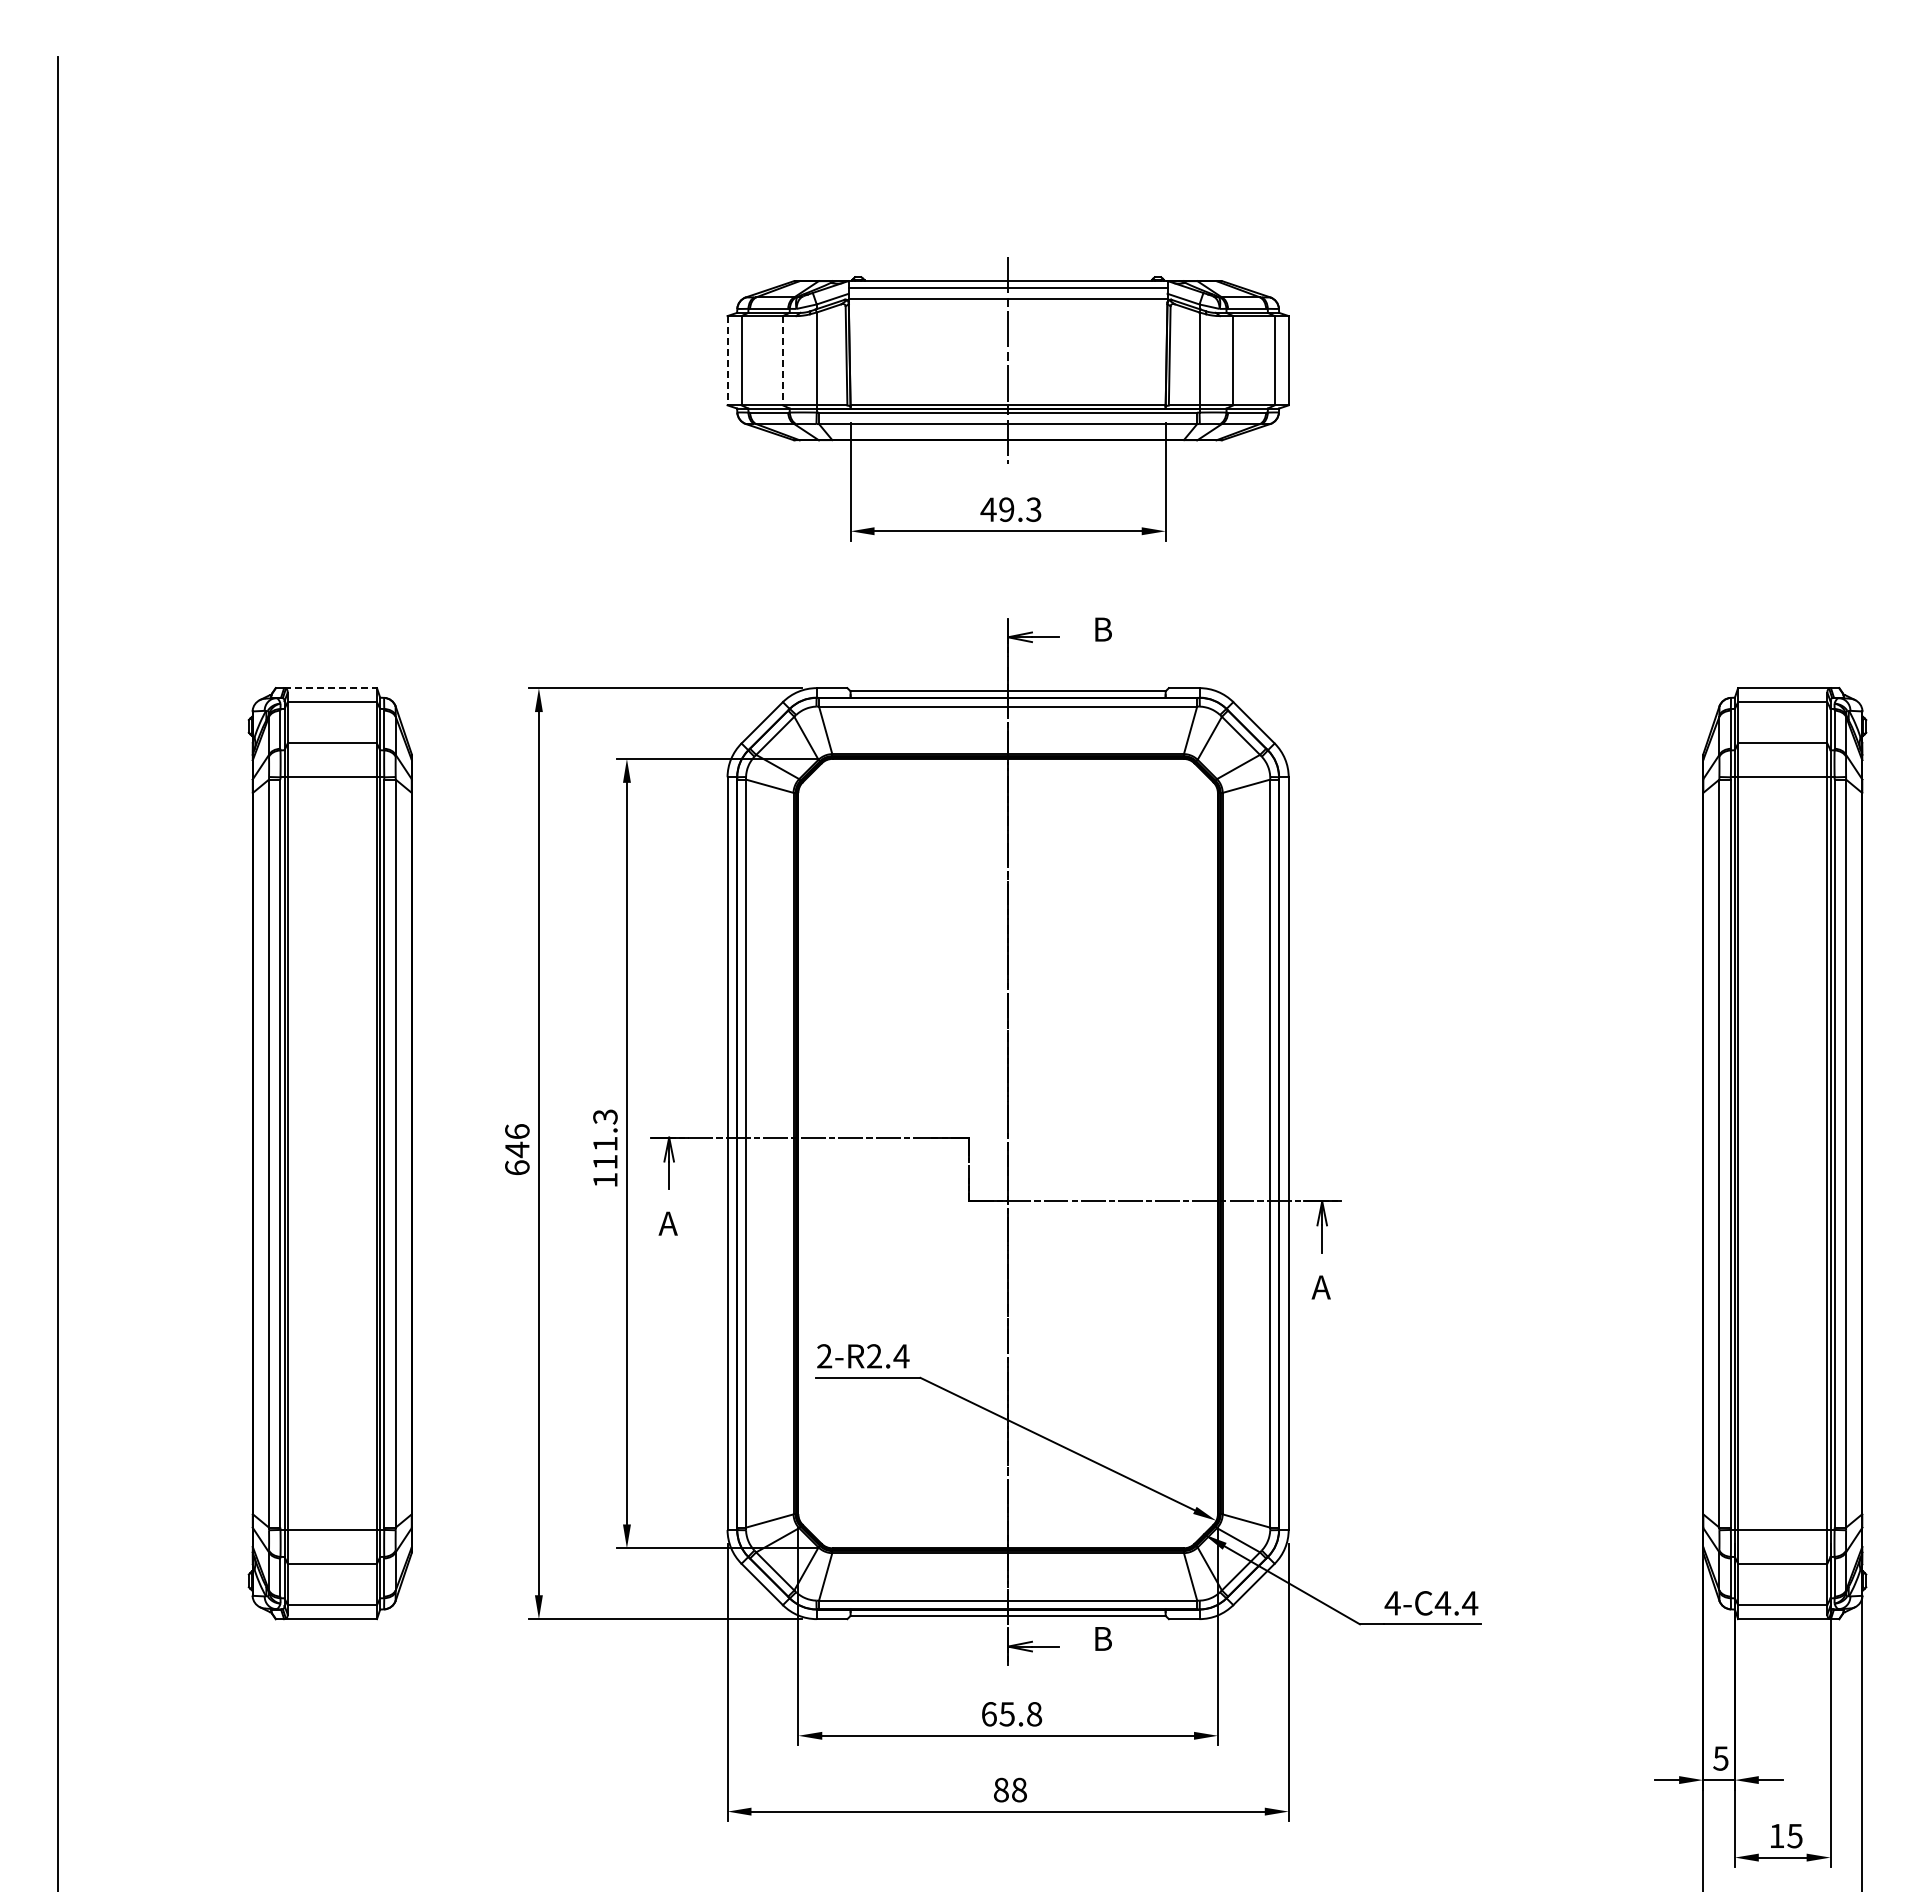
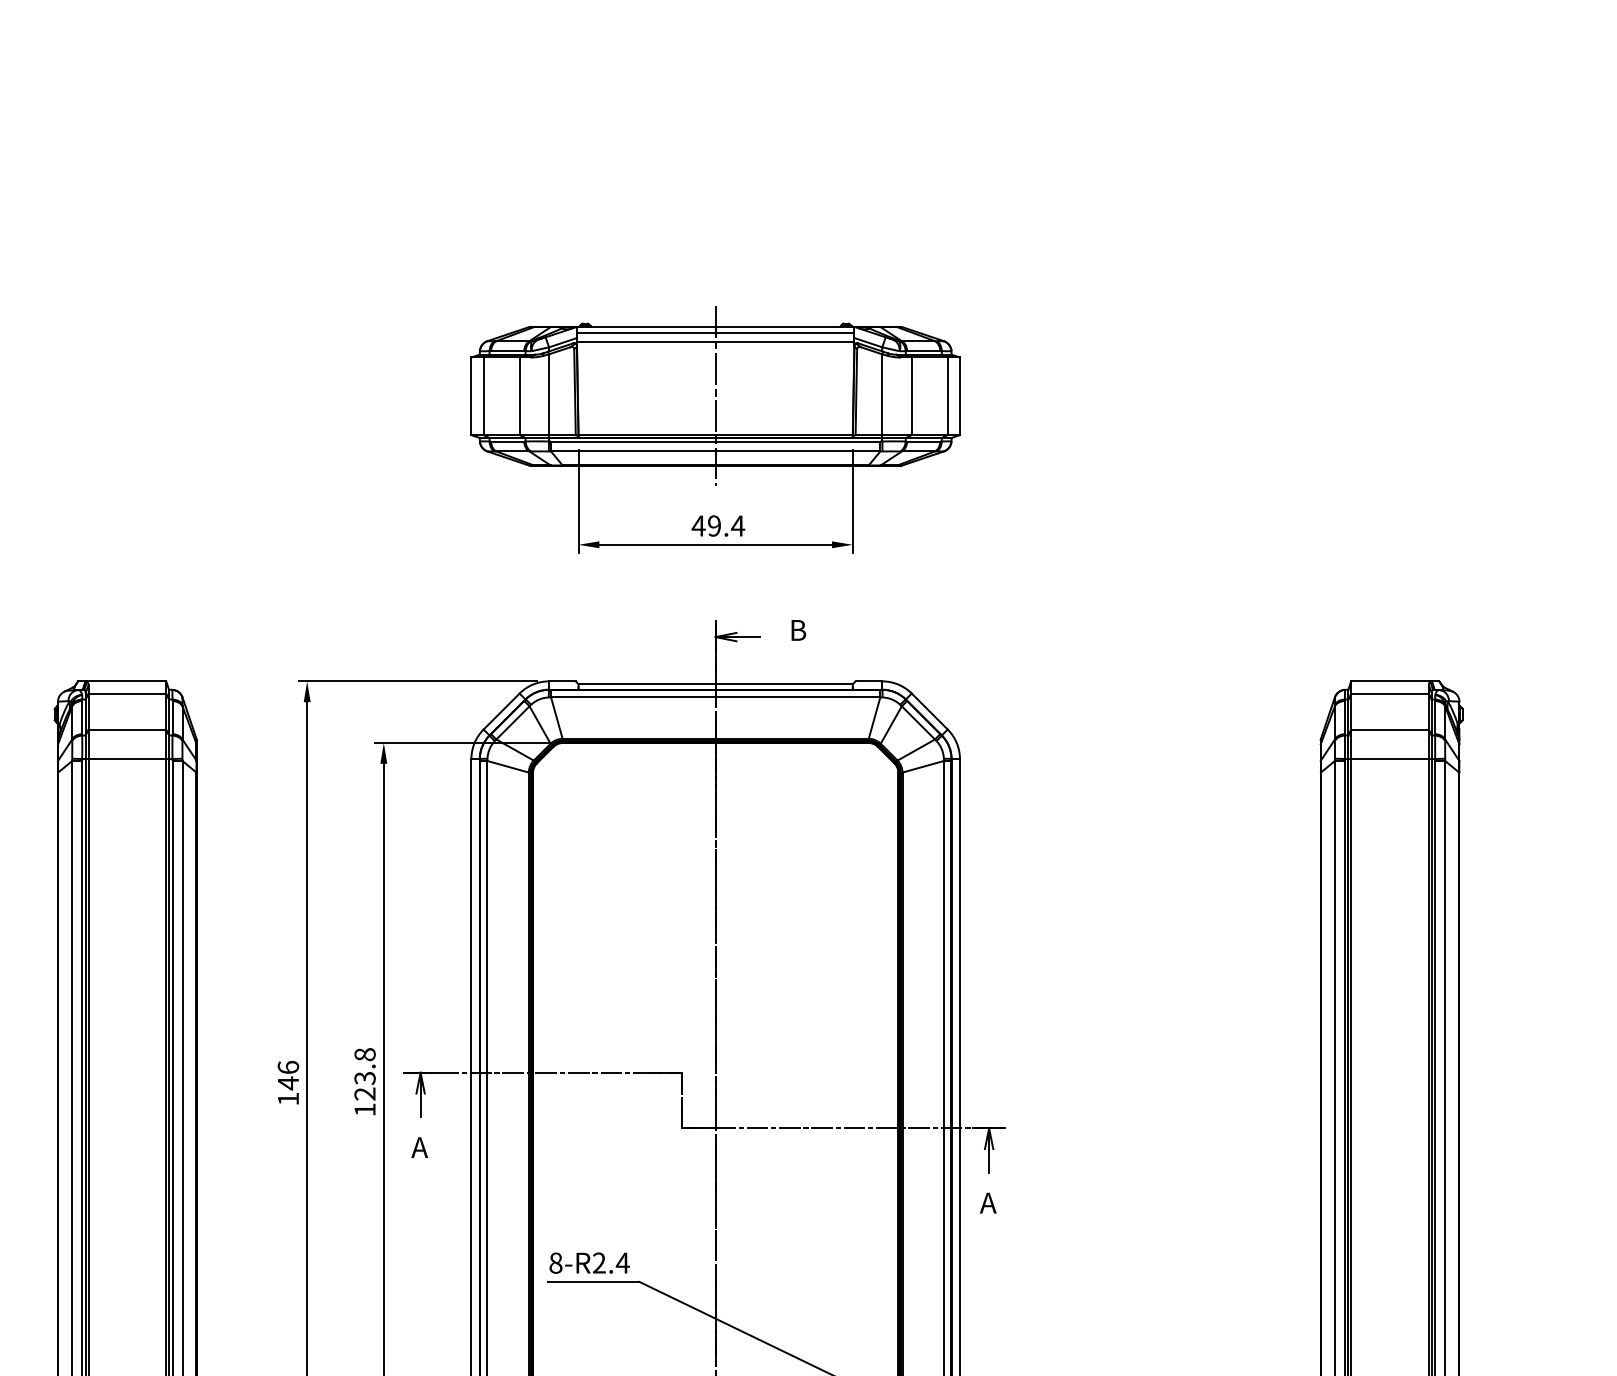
line: (727, 360) -> (471, 396), dashed -> solid
line: (782, 360) -> (519, 396), dashed -> solid
text: (1033, 509) -> (737, 525), 49.3 -> 49.4
line: (331, 688) -> (126, 681), dashed -> solid
text: (605, 1139) -> (365, 1074), 111.3 -> 123.8
text: (517, 1167) -> (288, 1098), 646 -> 146
text: (824, 1356) -> (555, 1263), 2-R2.4 -> 8-R2.4

